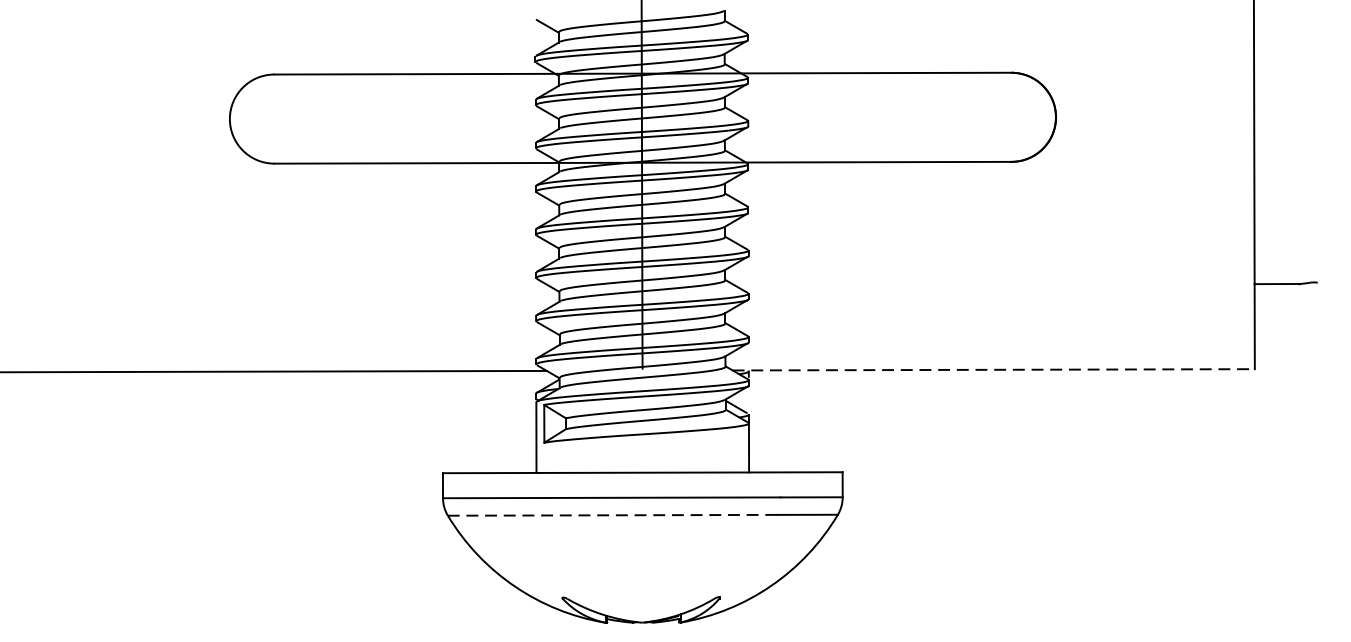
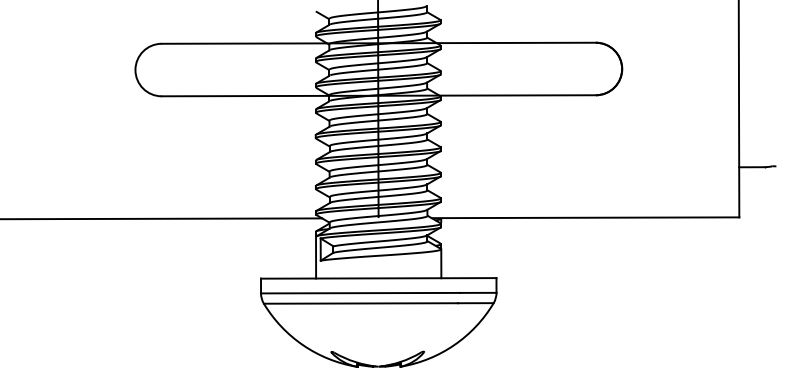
line: (993, 369) -> (585, 217), dashed -> solid
line: (611, 515) -> (360, 303), dashed -> solid

